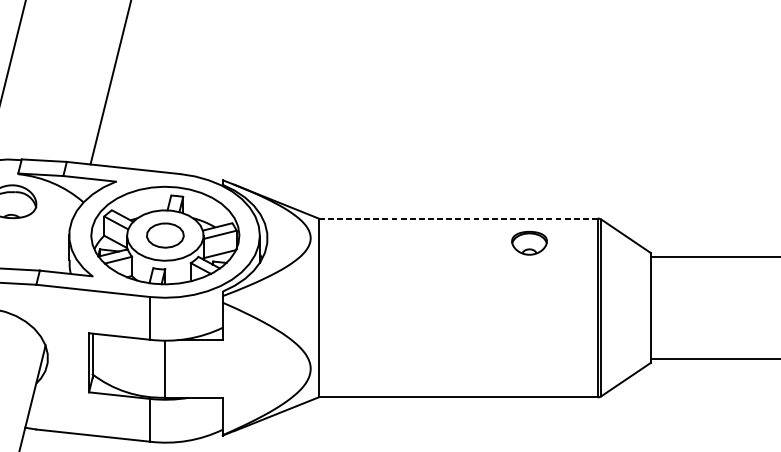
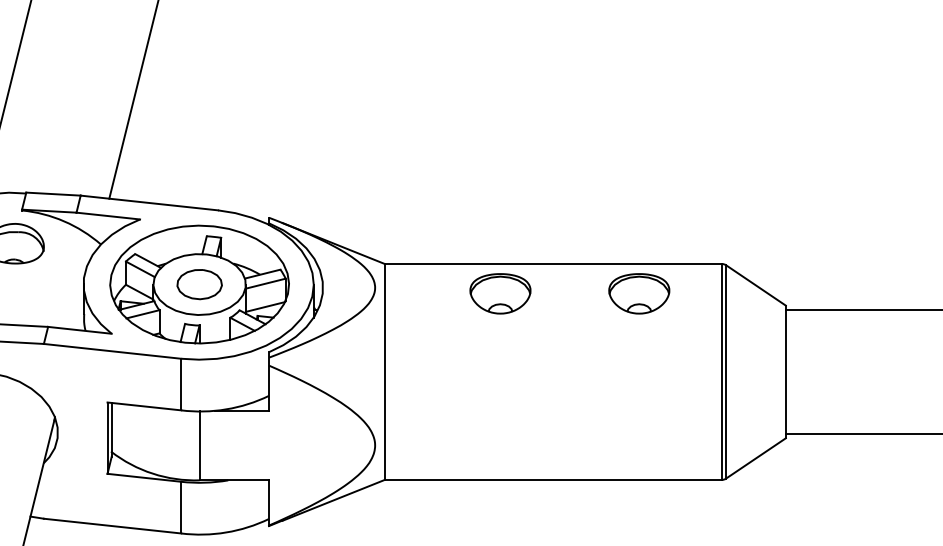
line: (458, 218) -> (553, 263), dashed -> solid
part: (414, 242) -> (500, 293), added
part: (529, 242) -> (639, 293), size x1.43

